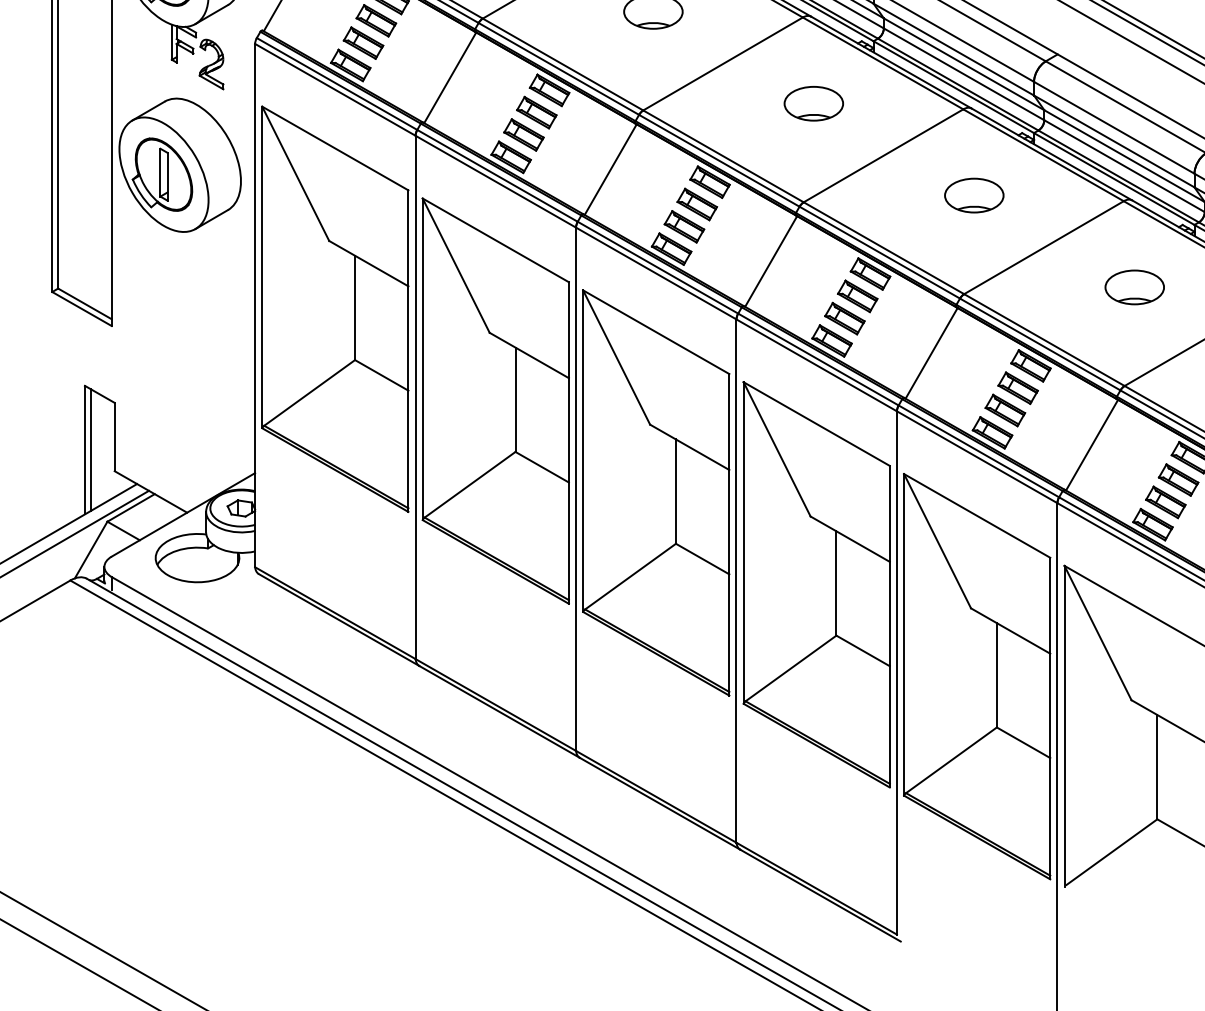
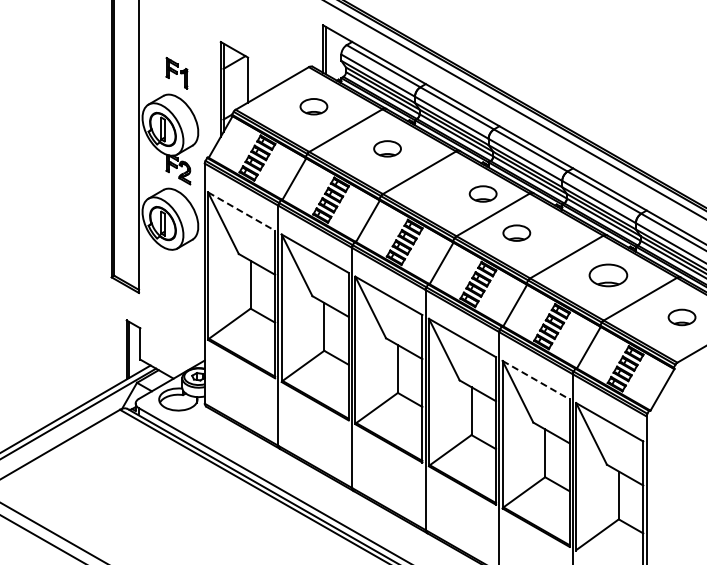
part: (812, 102) -> (482, 193), moved
line: (335, 148) -> (241, 211), solid -> dashed
part: (973, 194) -> (516, 232), moved
part: (1134, 285) -> (608, 274), size x1.4
line: (977, 516) -> (536, 380), solid -> dashed

